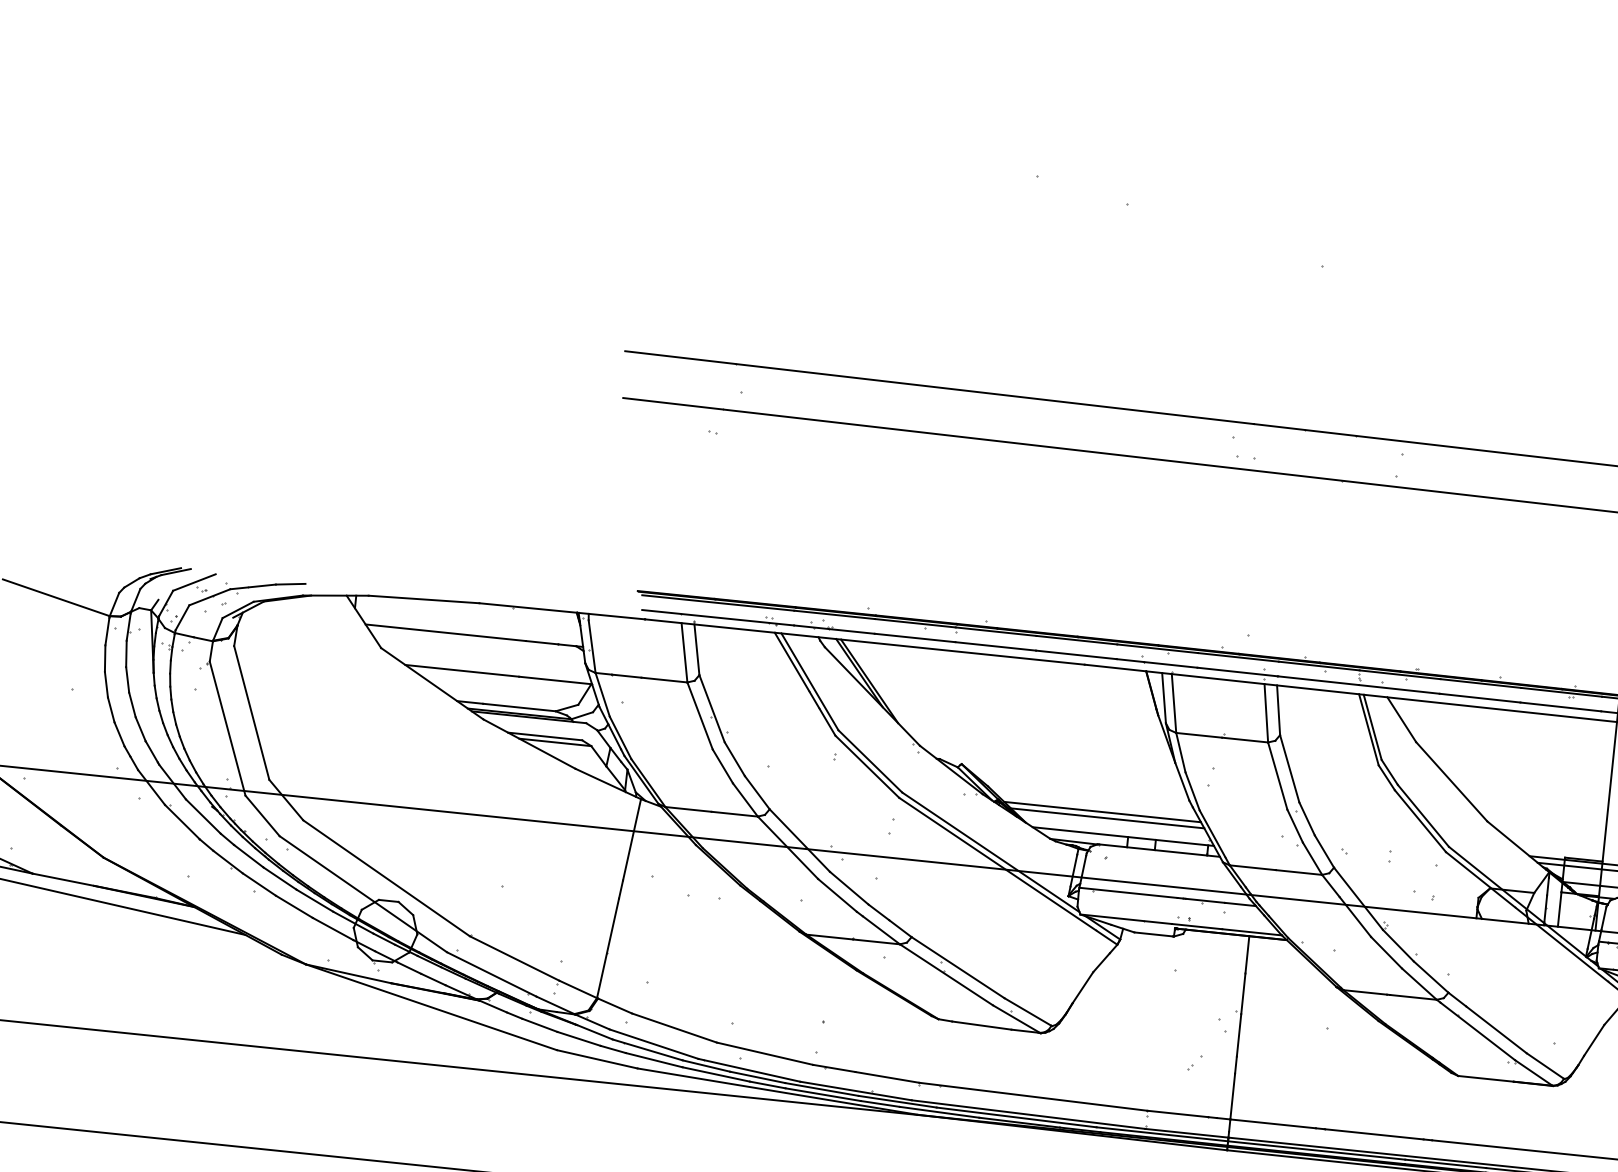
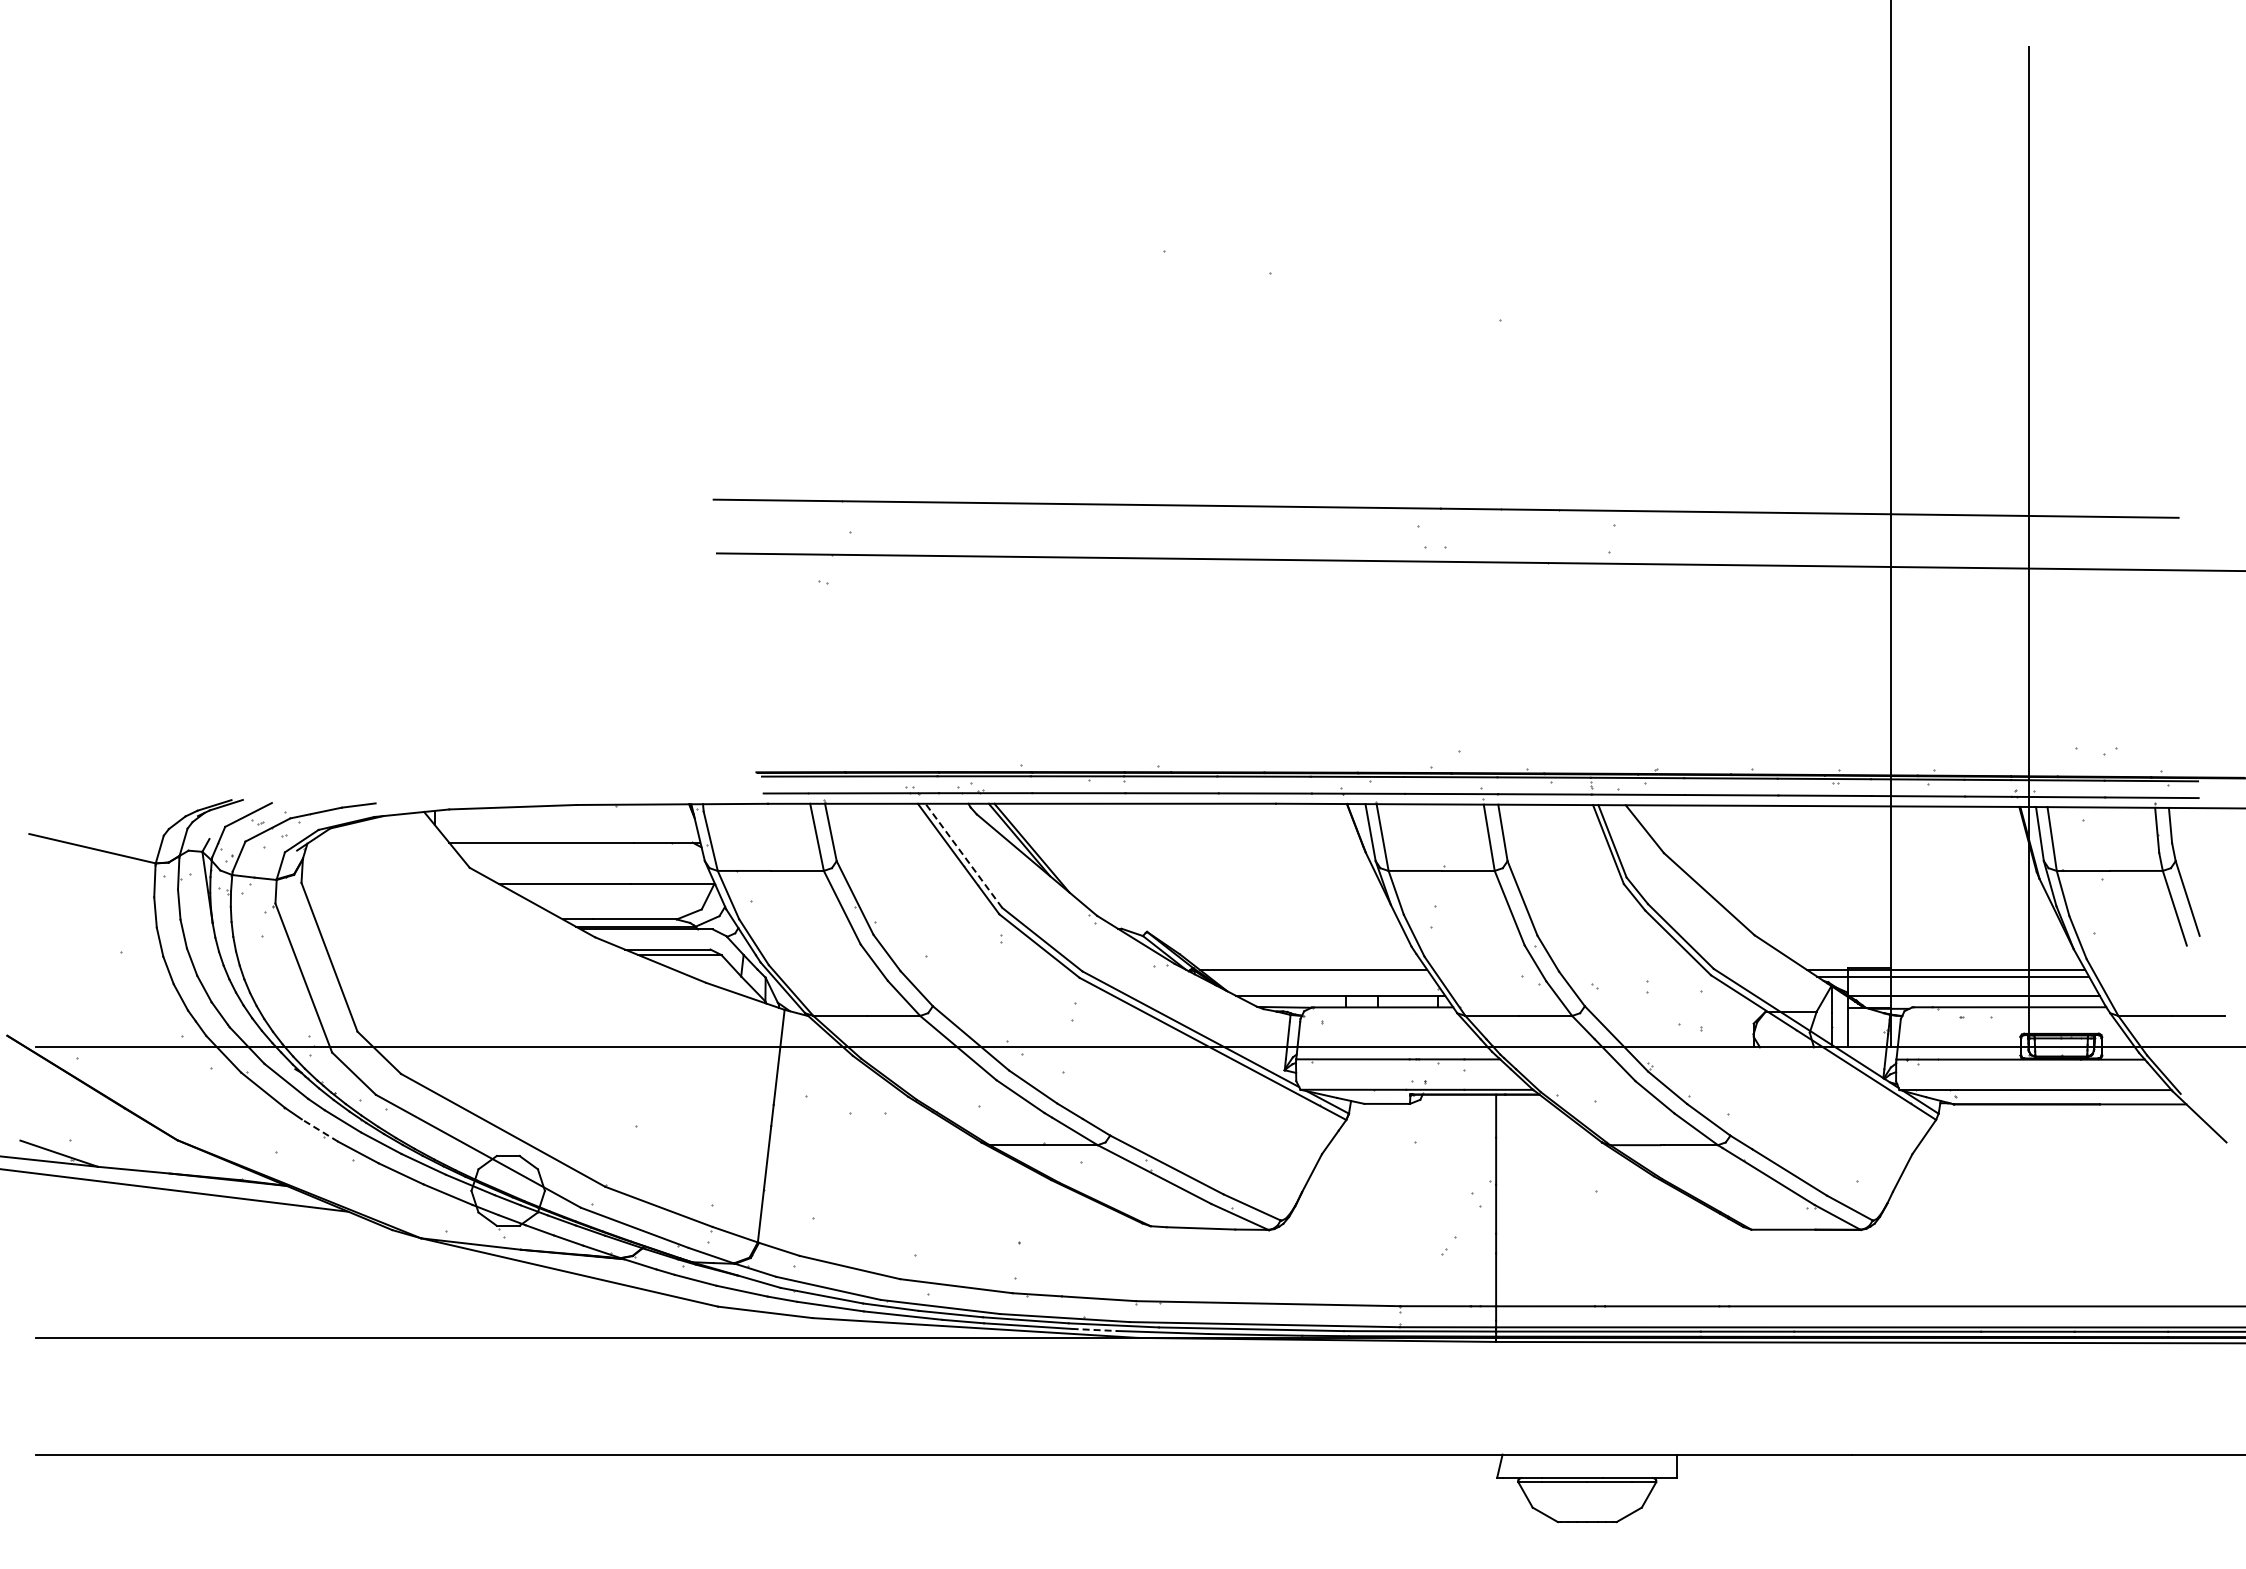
line: (809, 681) -> (963, 855), solid -> dashed
line: (1107, 818) -> (1320, 976), removed
line: (227, 862) -> (319, 1130), solid -> dashed
line: (880, 1103) -> (1094, 1329), solid -> dashed

